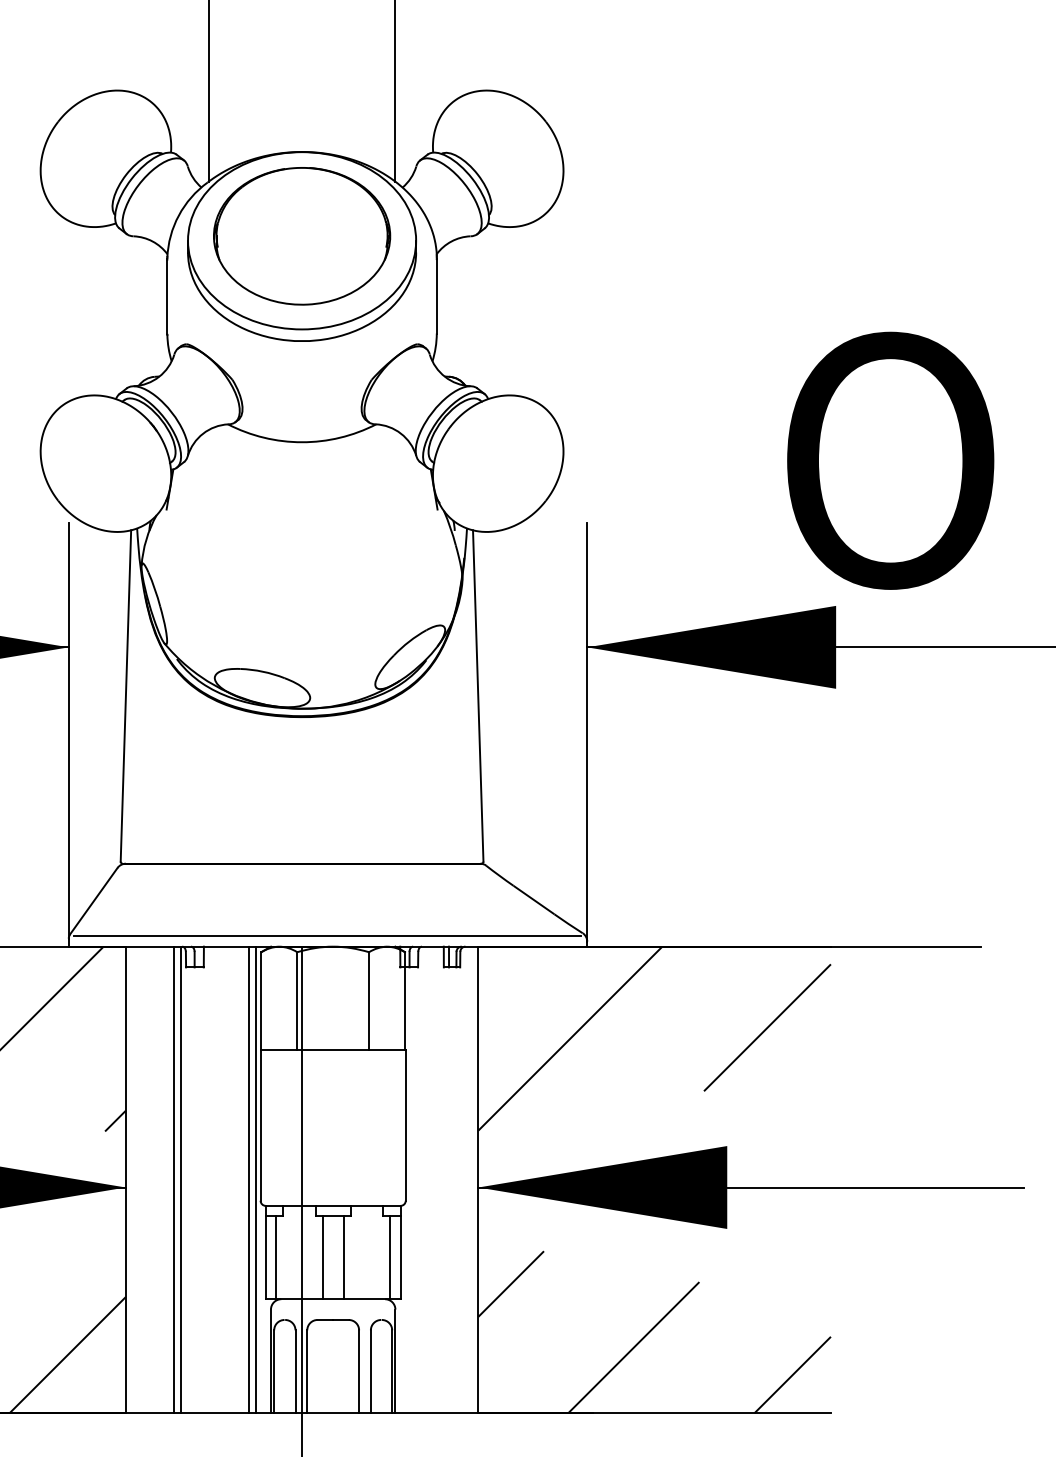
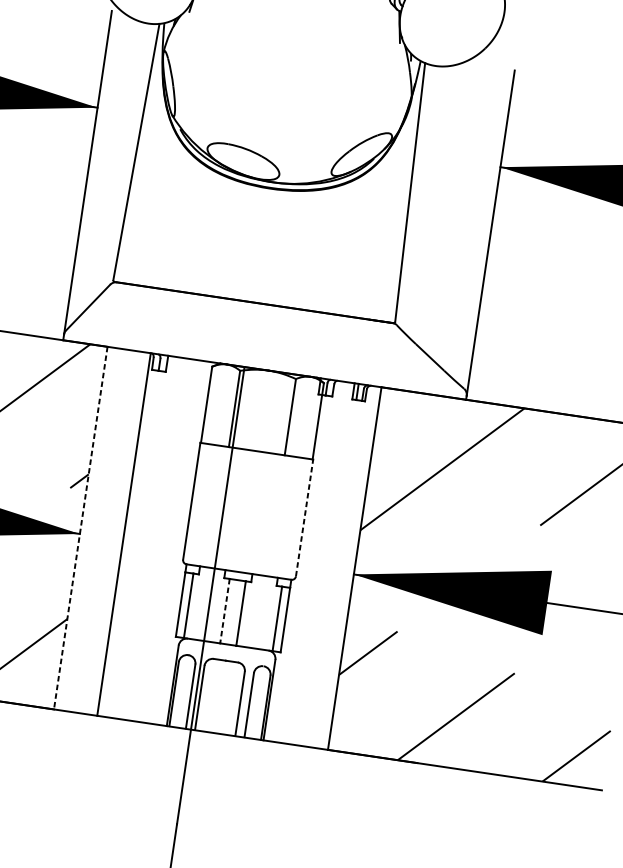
line: (327, 936) -> (265, 362), removed
line: (405, 1125) -> (304, 517), solid -> dashed
line: (173, 1179) -> (117, 533), removed
line: (248, 1179) -> (176, 541), removed
line: (256, 1179) -> (182, 542), removed
line: (125, 1180) -> (80, 528), solid -> dashed
line: (322, 1258) -> (224, 611), solid -> dashed

